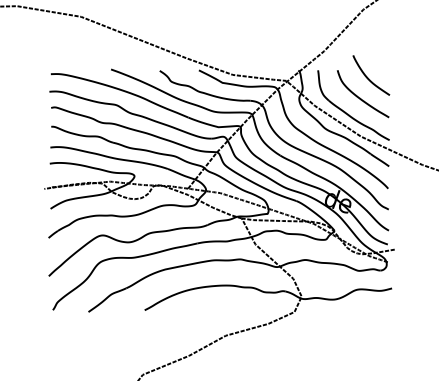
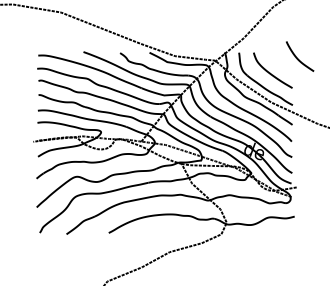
curve: (369, 78) -> (298, 58), moved

